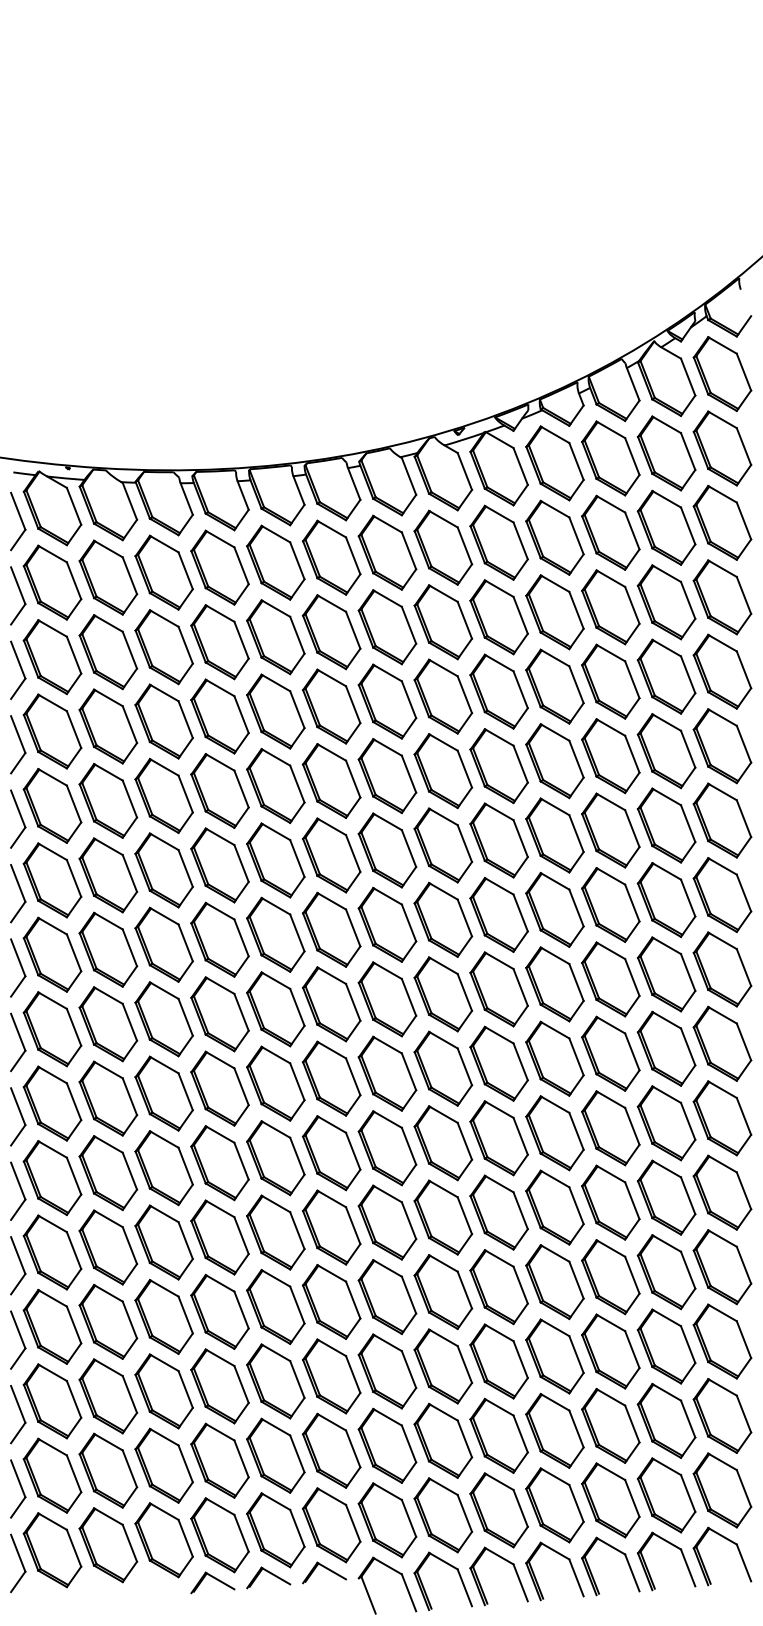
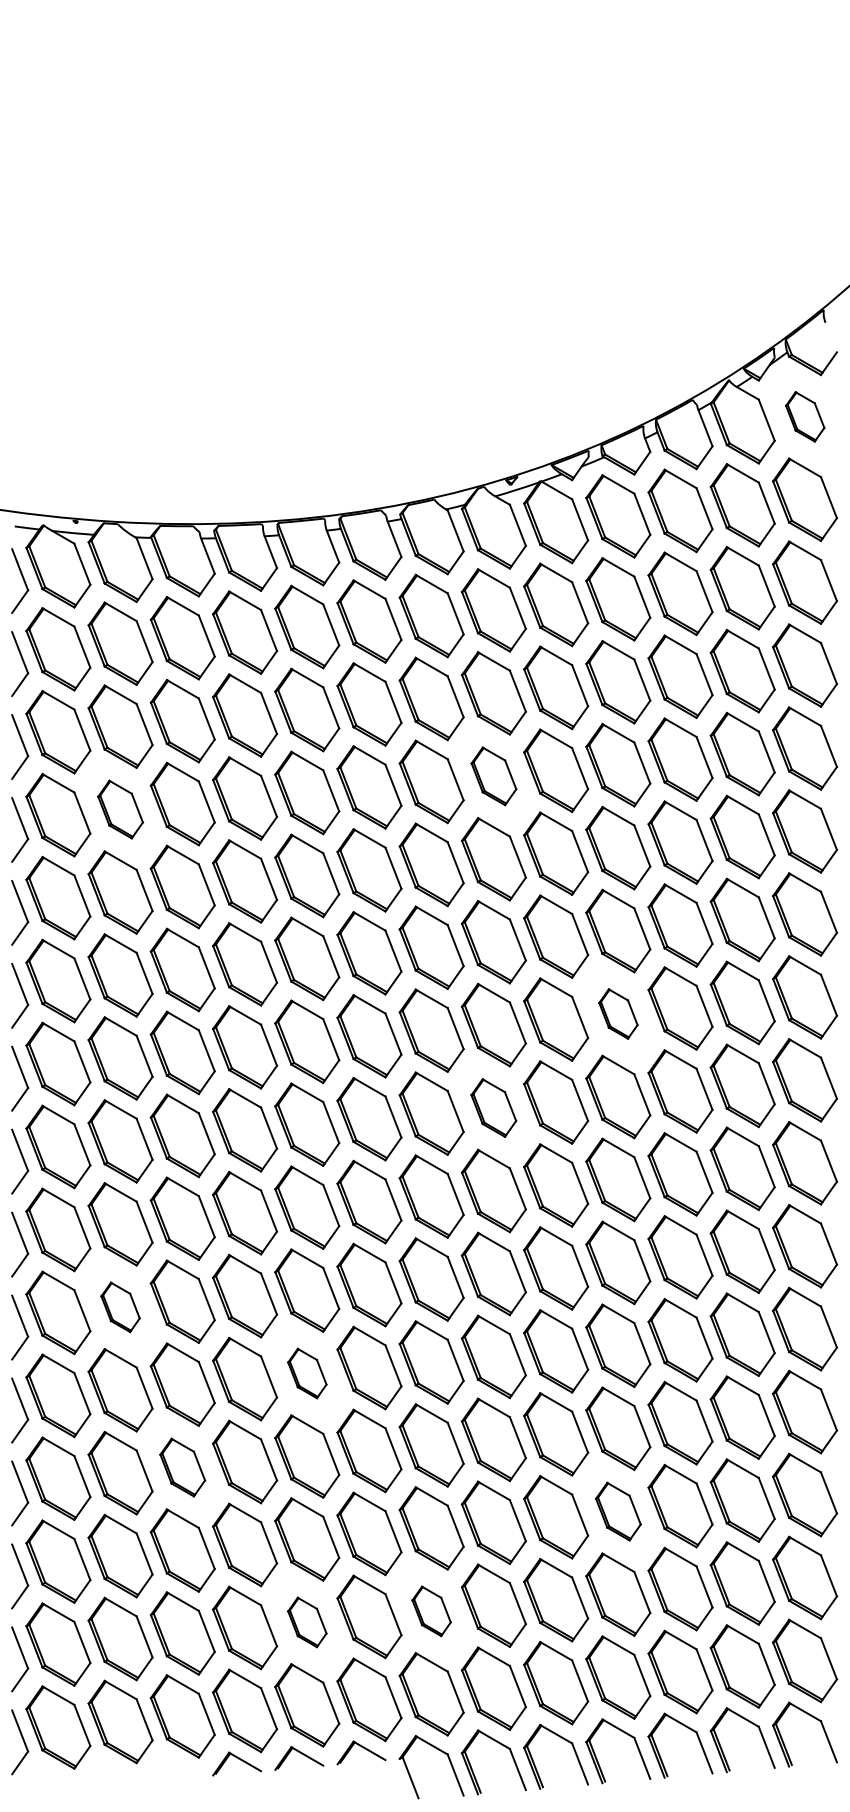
part: (722, 373) -> (805, 416), size x0.6
part: (442, 696) -> (493, 776), size x0.7
part: (108, 726) -> (120, 809), size x0.7
part: (555, 909) -> (618, 1013), size x0.6
part: (442, 993) -> (493, 1107), size x0.7
part: (108, 1173) -> (120, 1307), size x0.6
part: (276, 1232) -> (307, 1373), size x0.6
part: (163, 1316) -> (182, 1467), size x0.7
part: (555, 1356) -> (618, 1511), size x0.7
part: (387, 1446) -> (431, 1611), size x0.6
part: (276, 1455) -> (307, 1622), size x0.6

